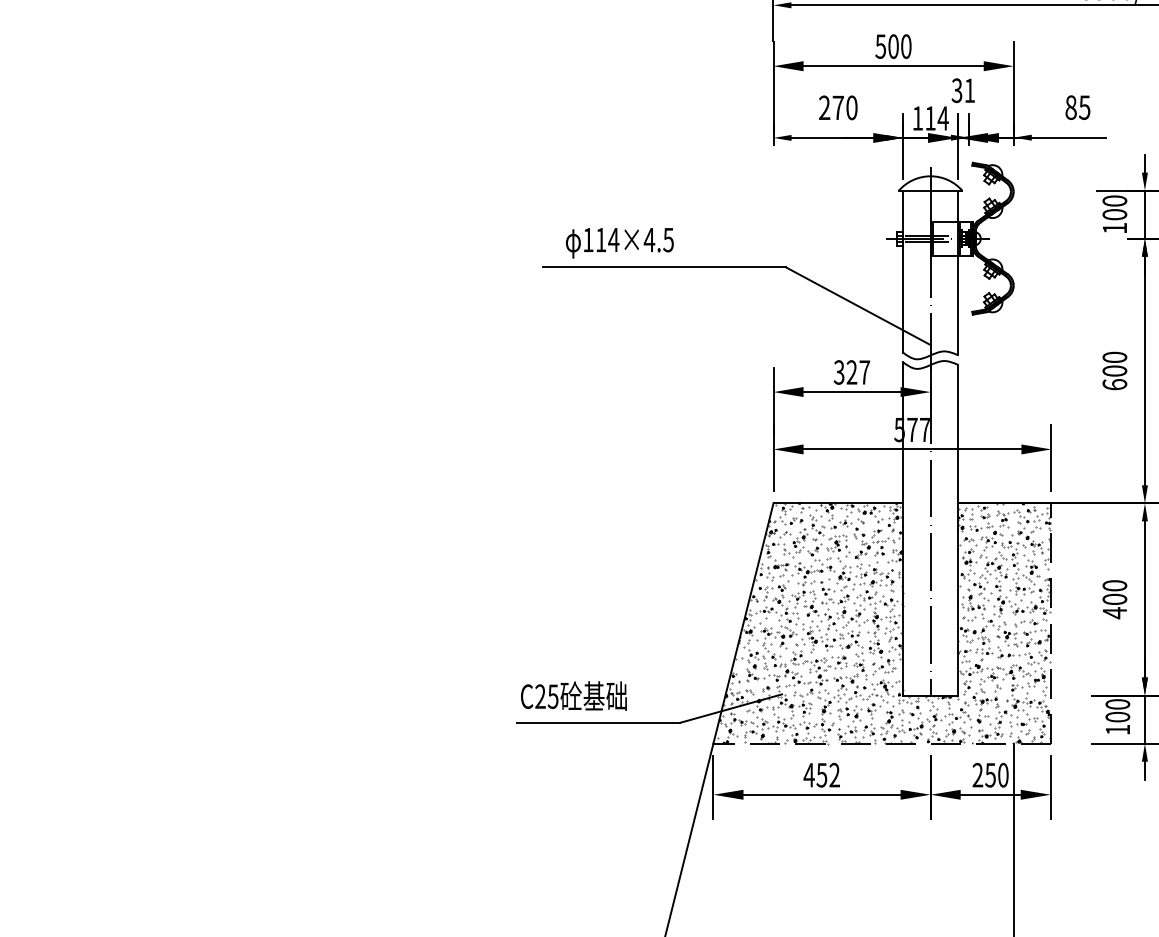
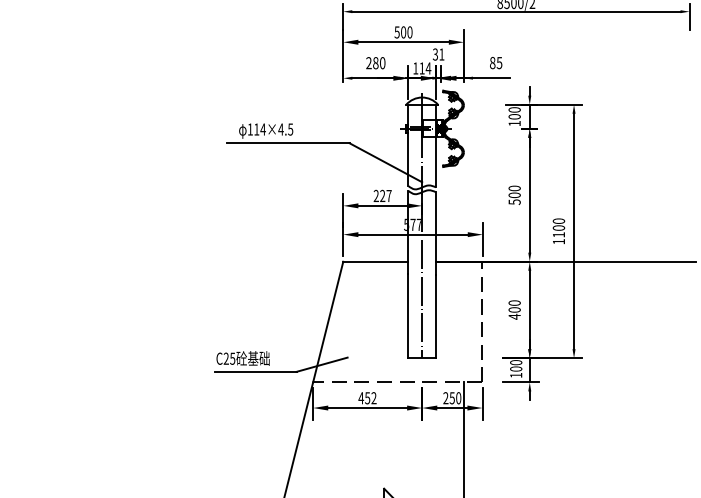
text: (837, 108) -> (375, 63), 270 -> 280
text: (837, 373) -> (375, 196), 327 -> 227
text: (1114, 385) -> (514, 202), 600 -> 500
hatch: (883, 622) -> (398, 321), removed

